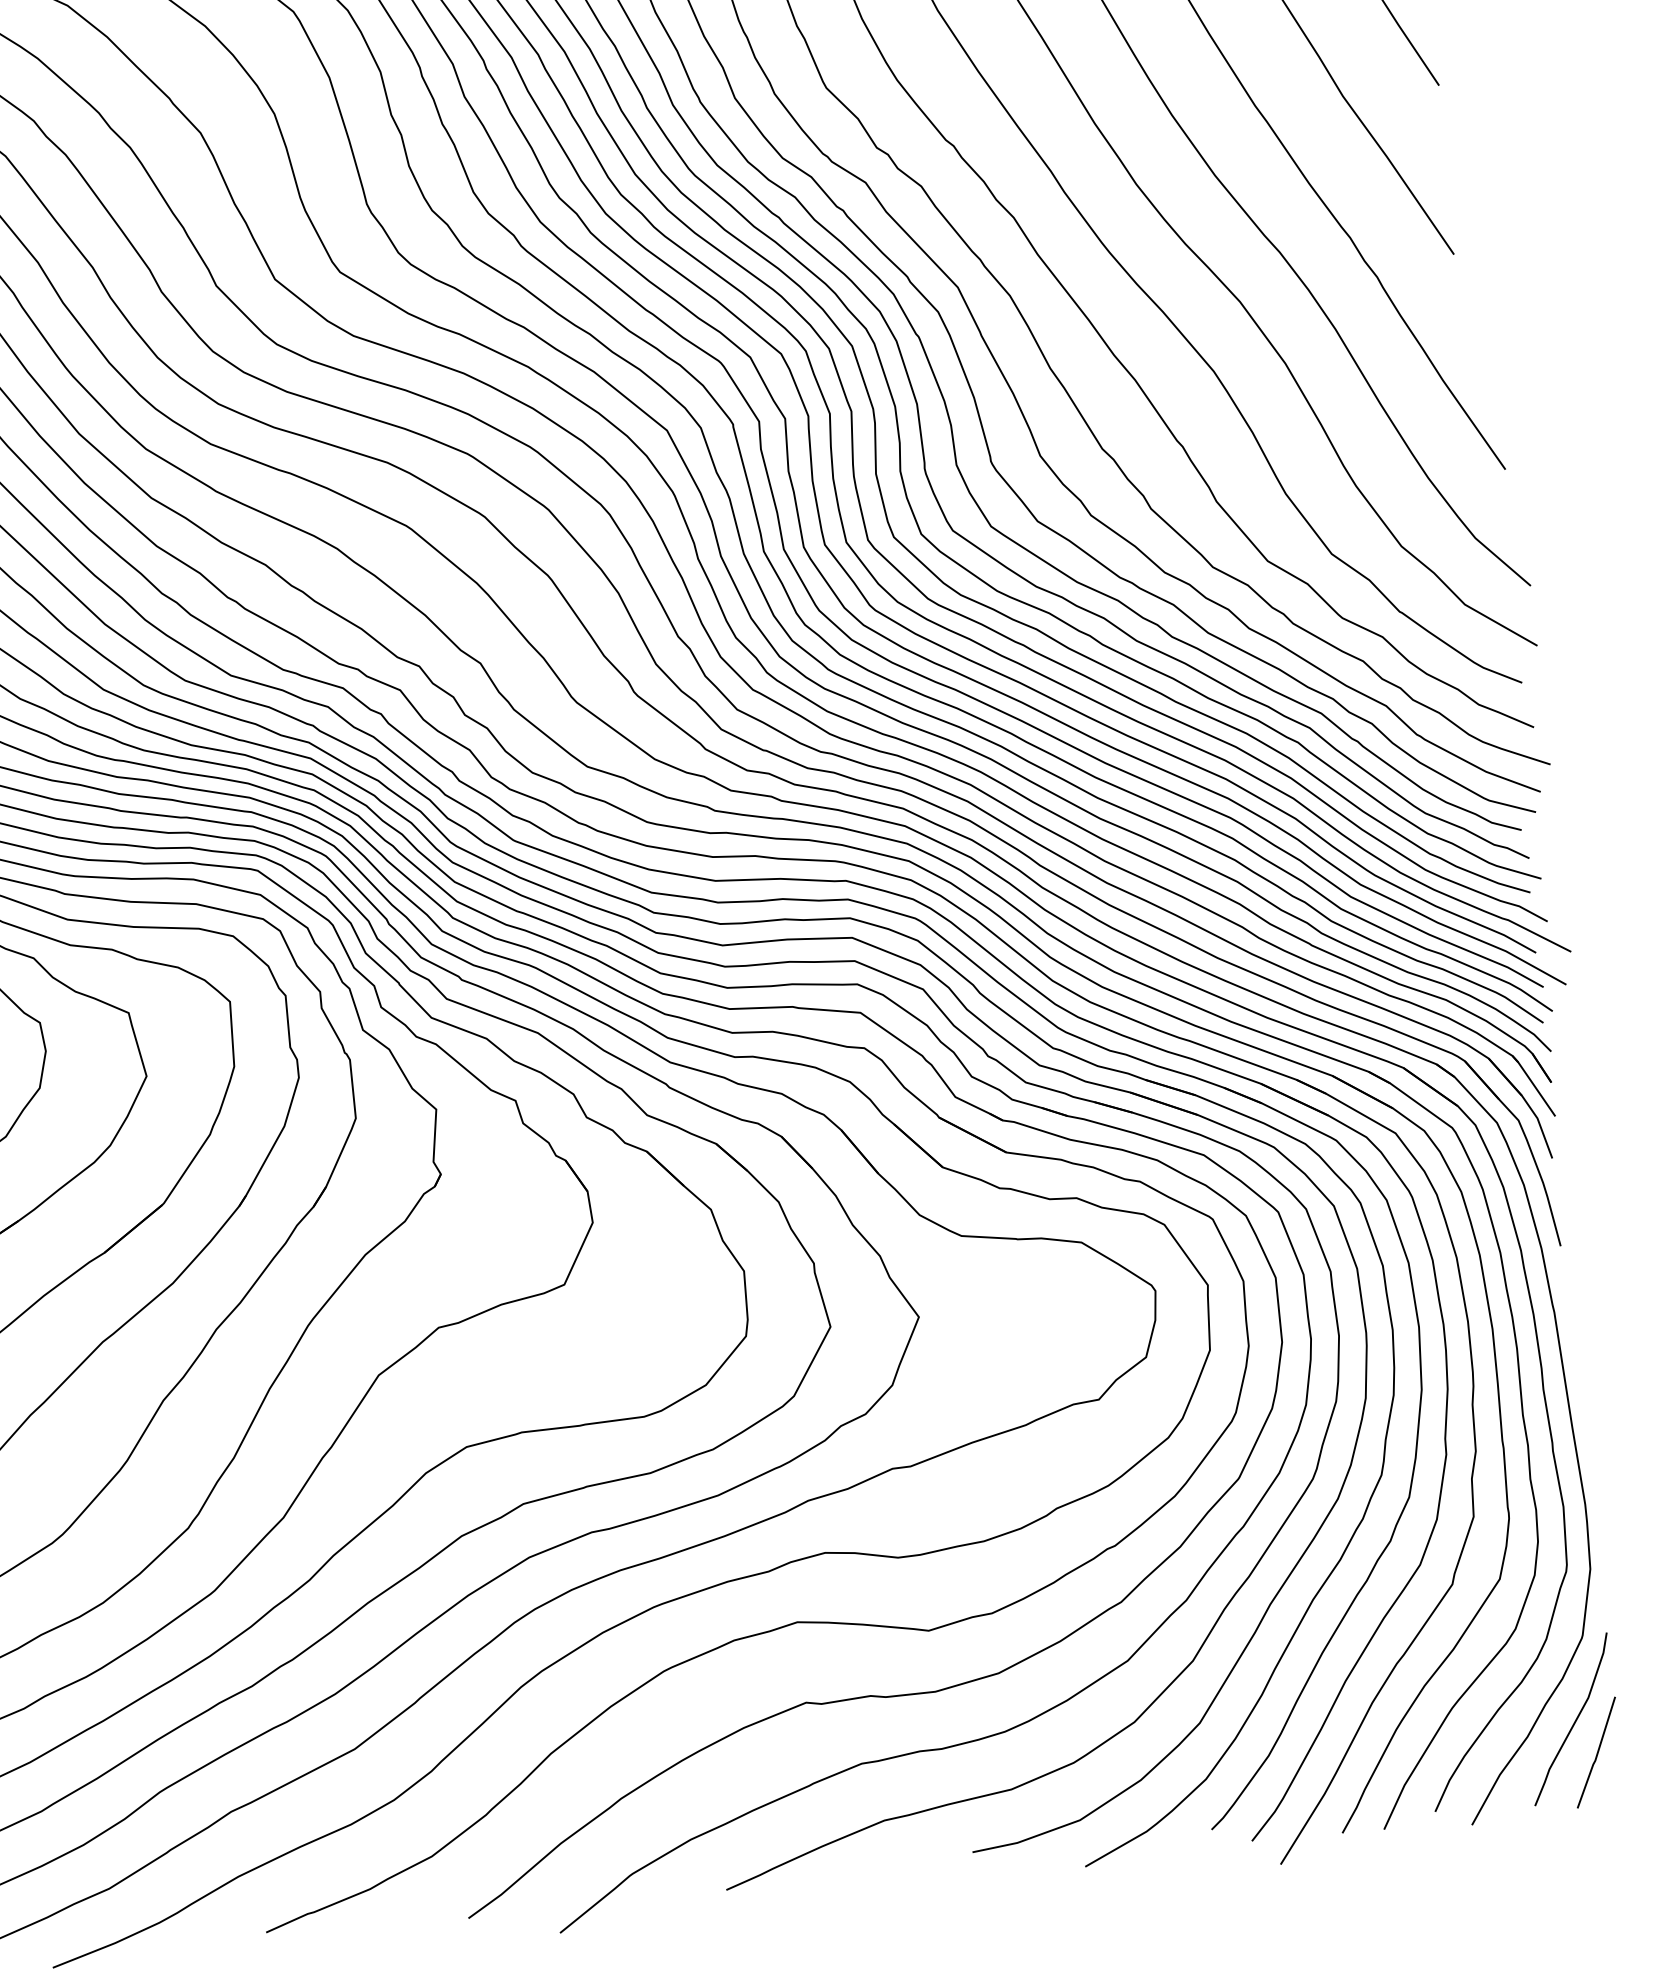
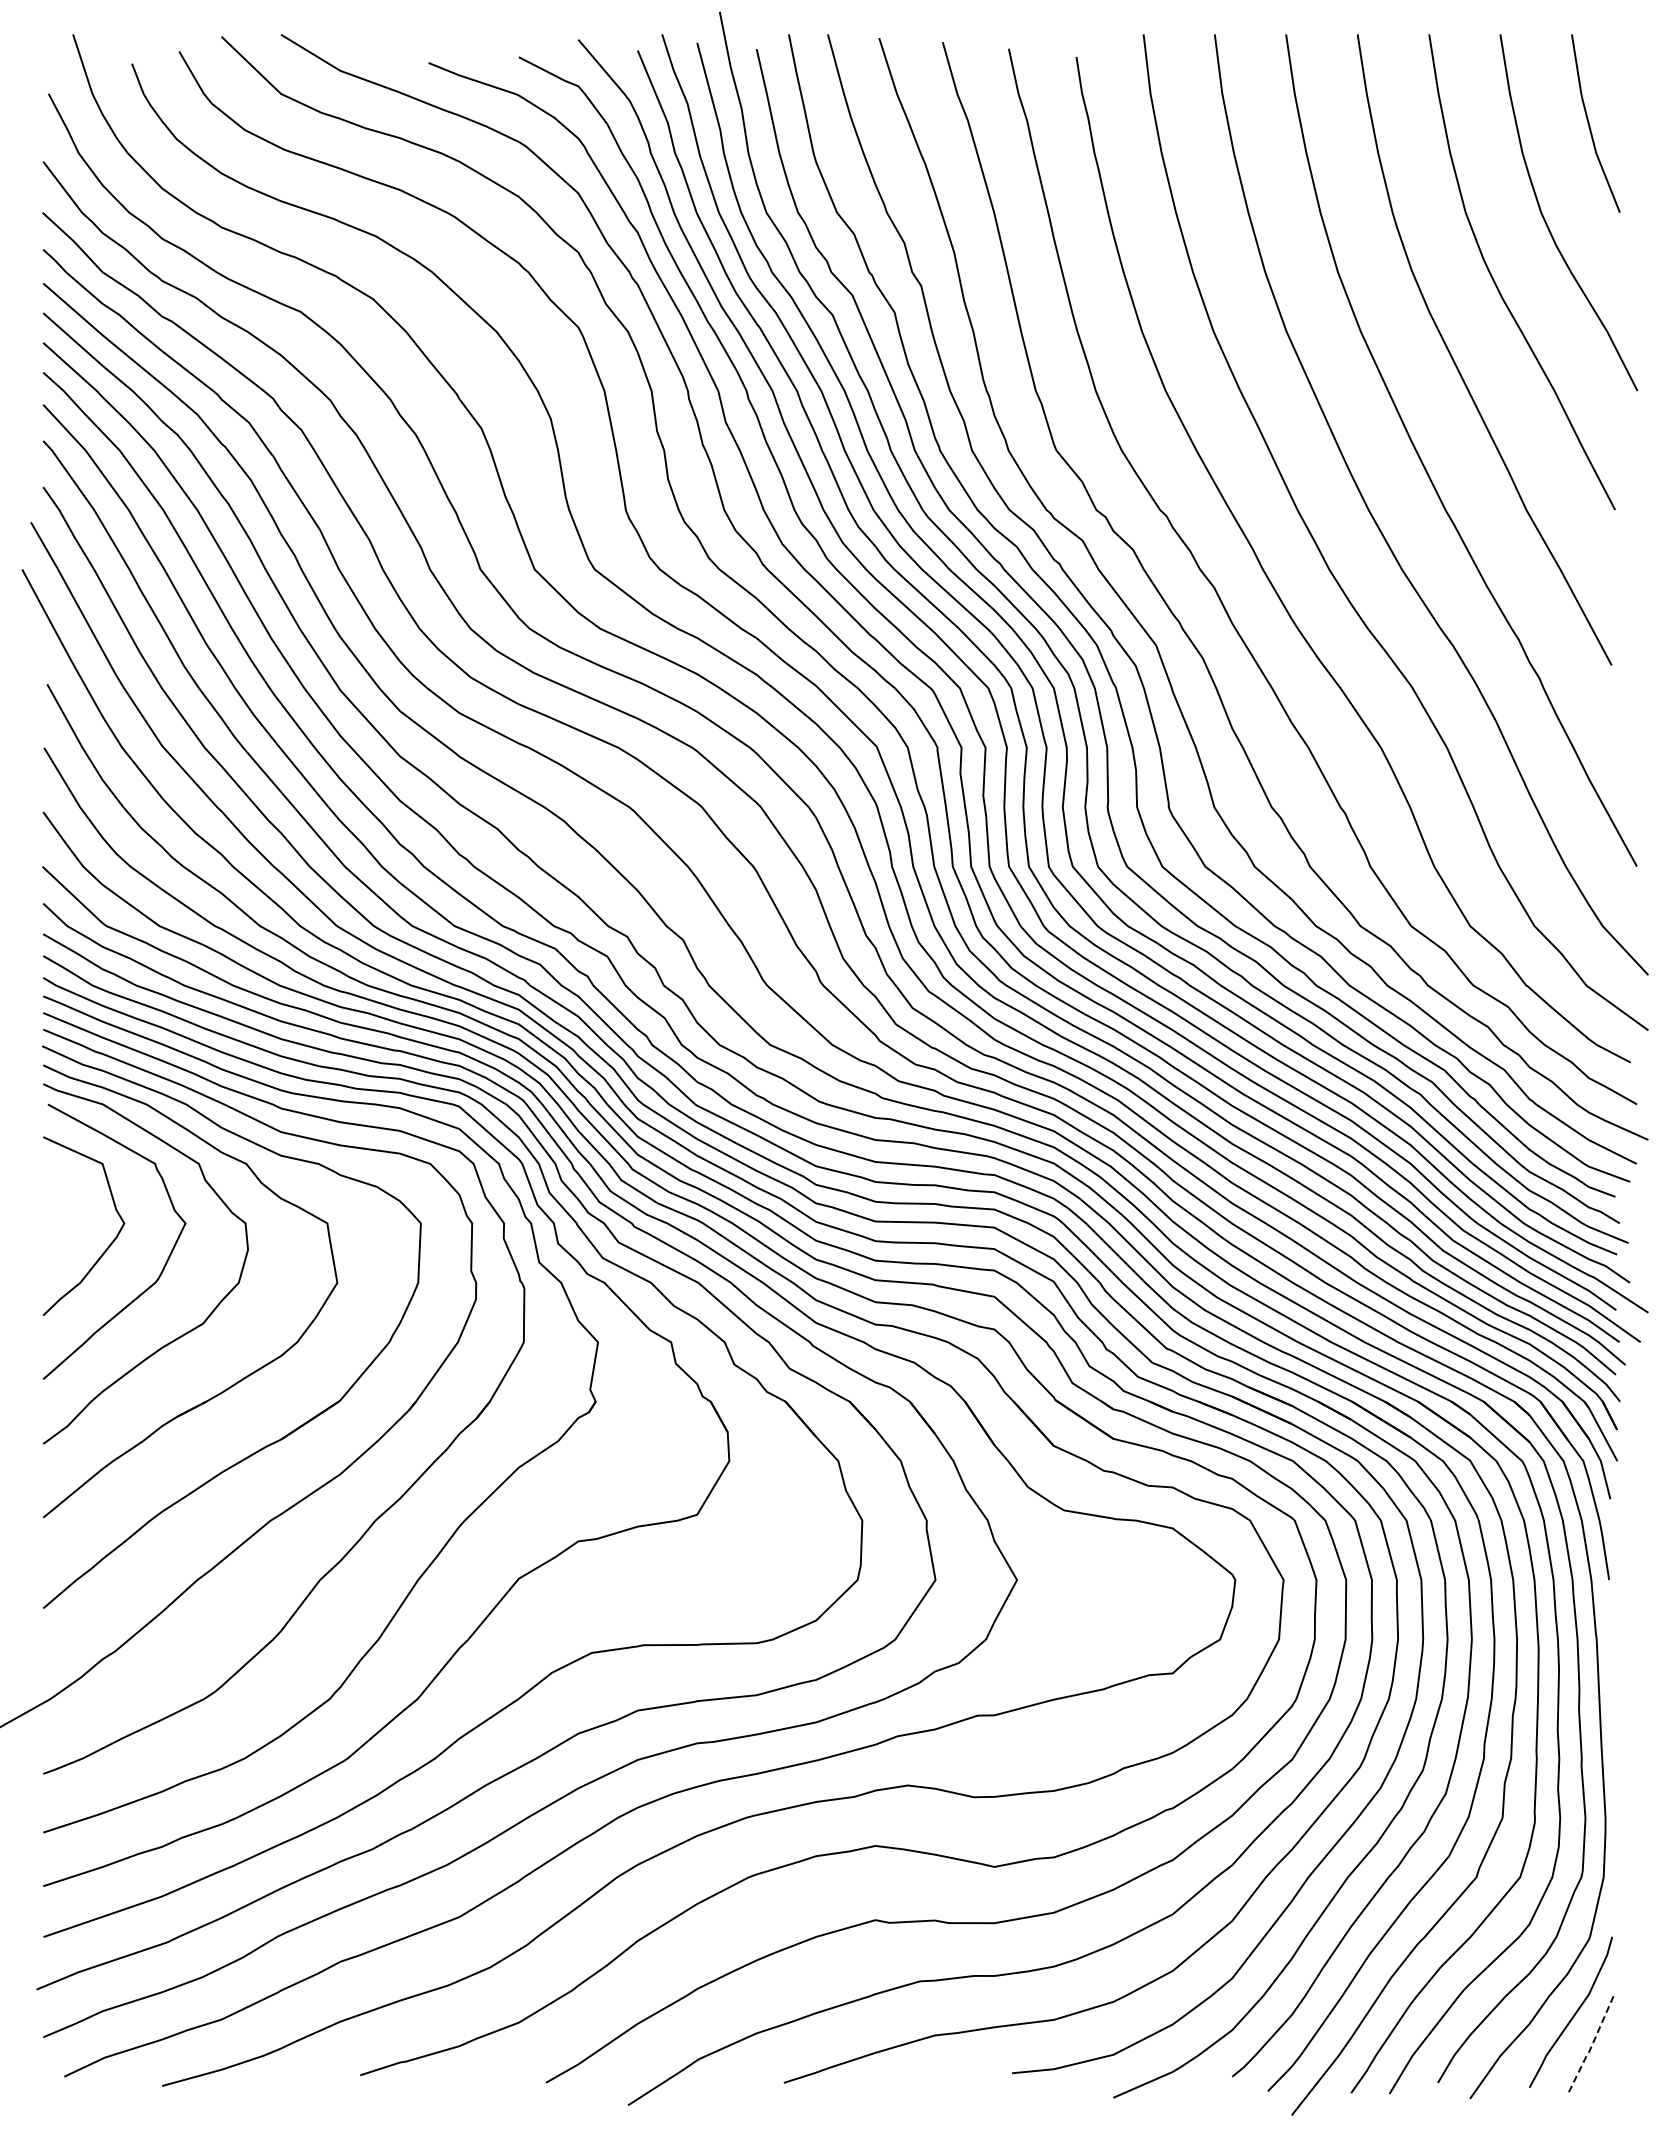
line: (1597, 1755) -> (1591, 2047), solid -> dashed

